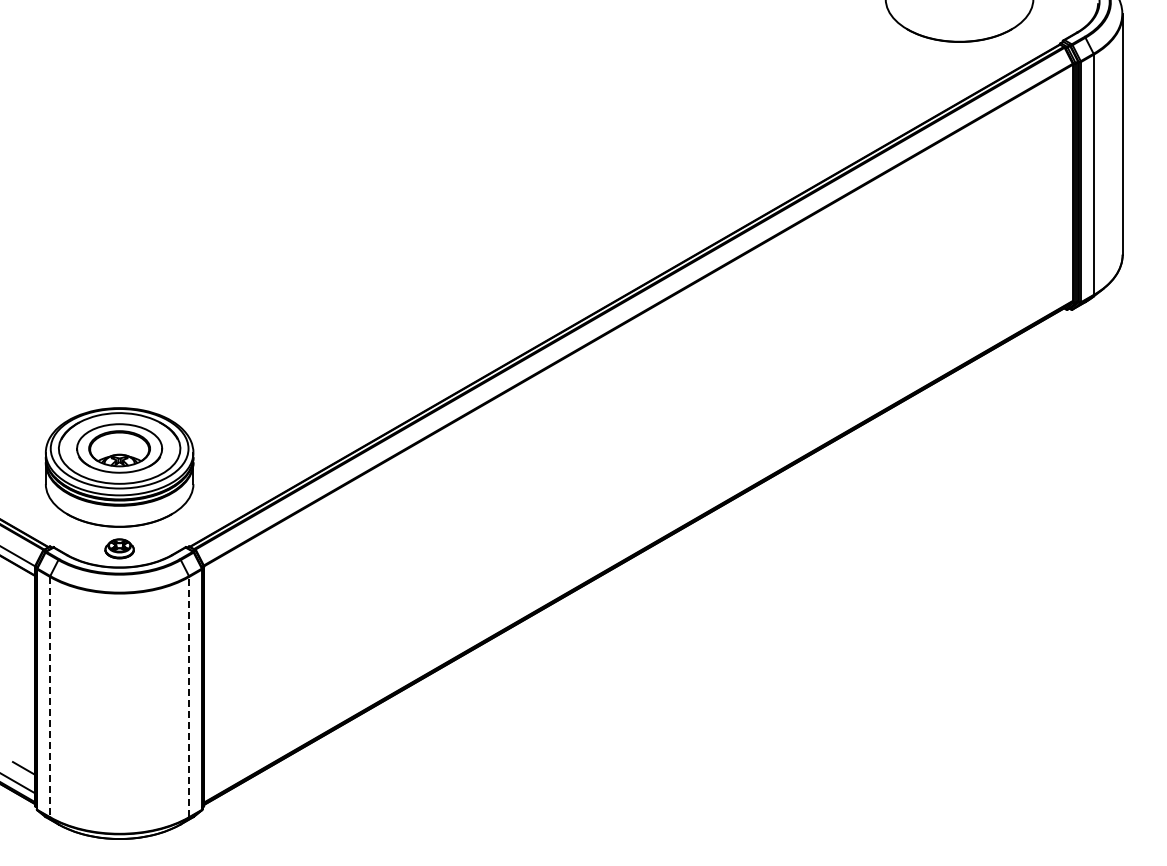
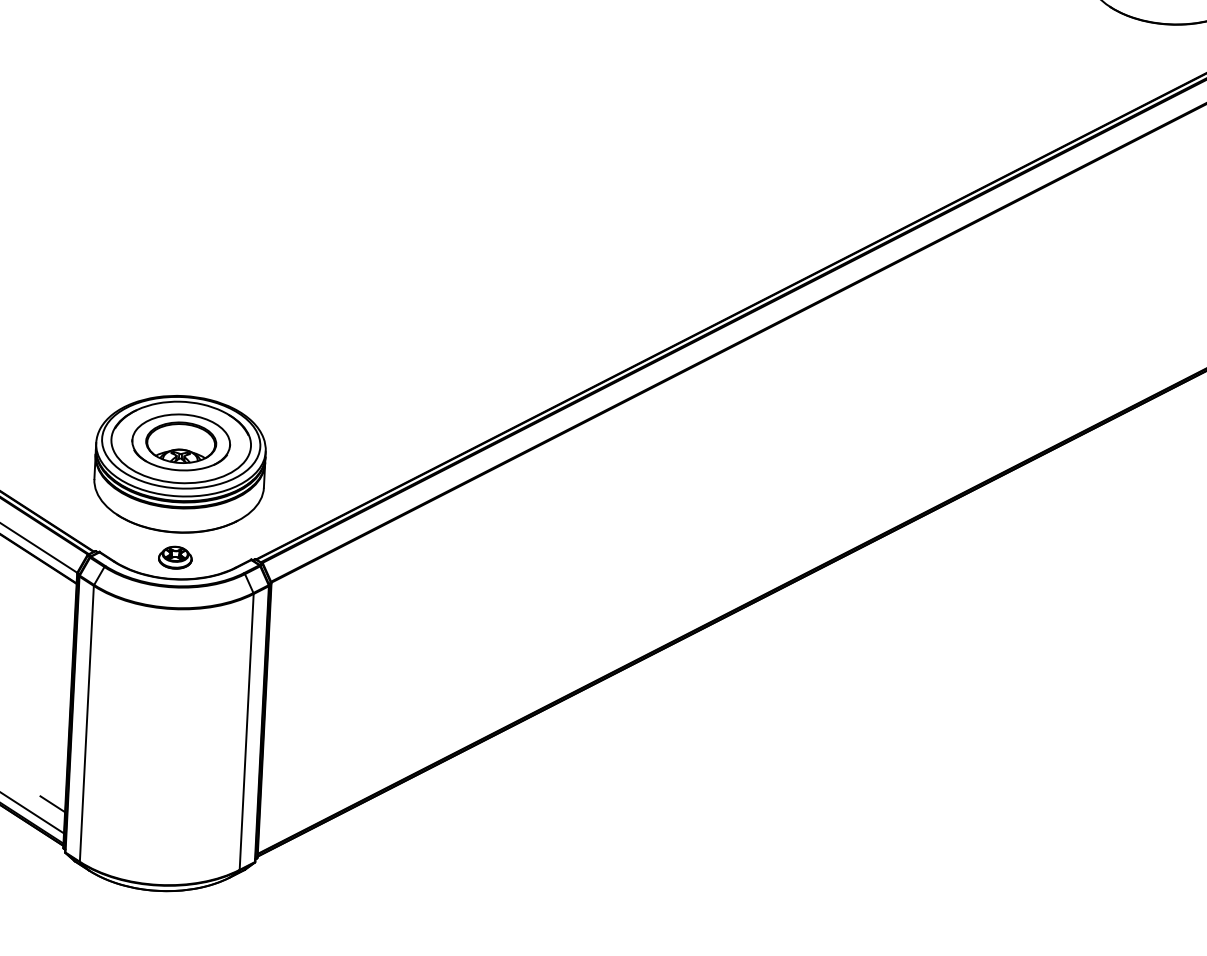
line: (189, 696) -> (247, 731), dashed -> solid
line: (50, 697) -> (87, 724), dashed -> solid

